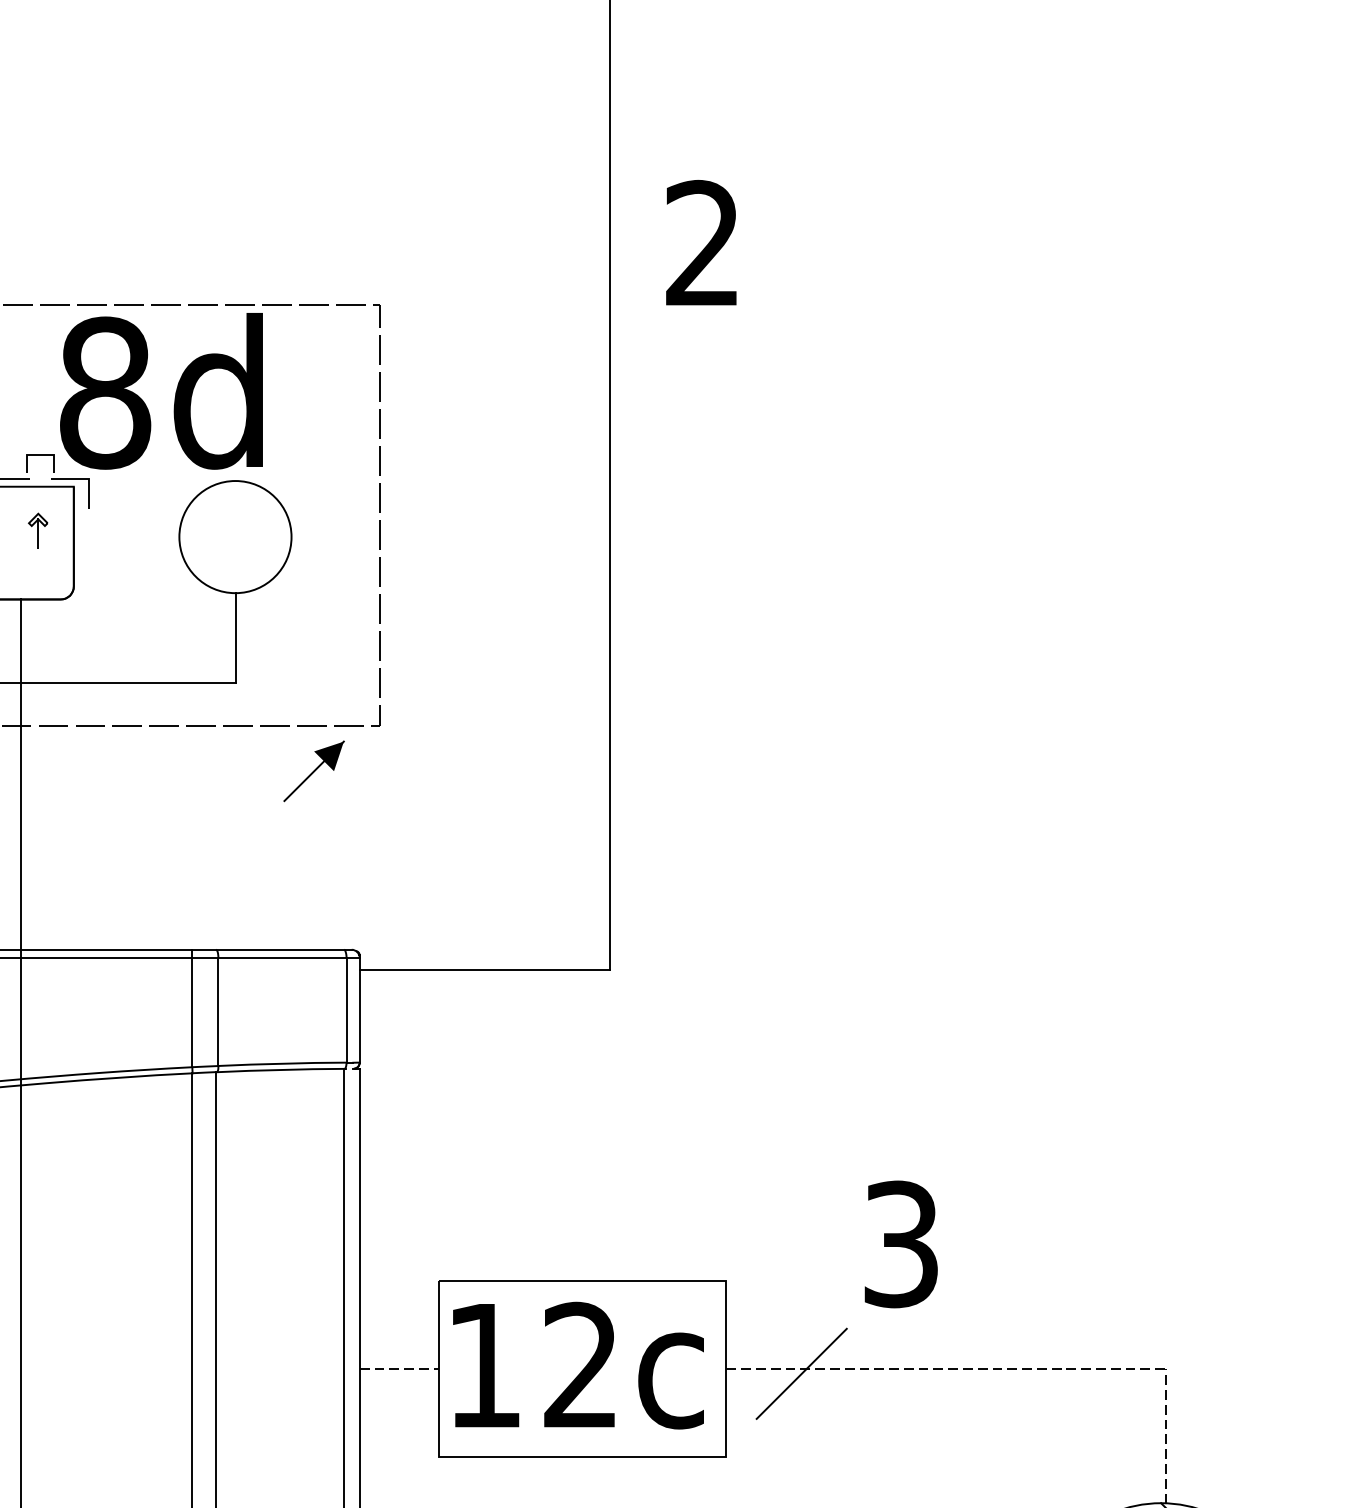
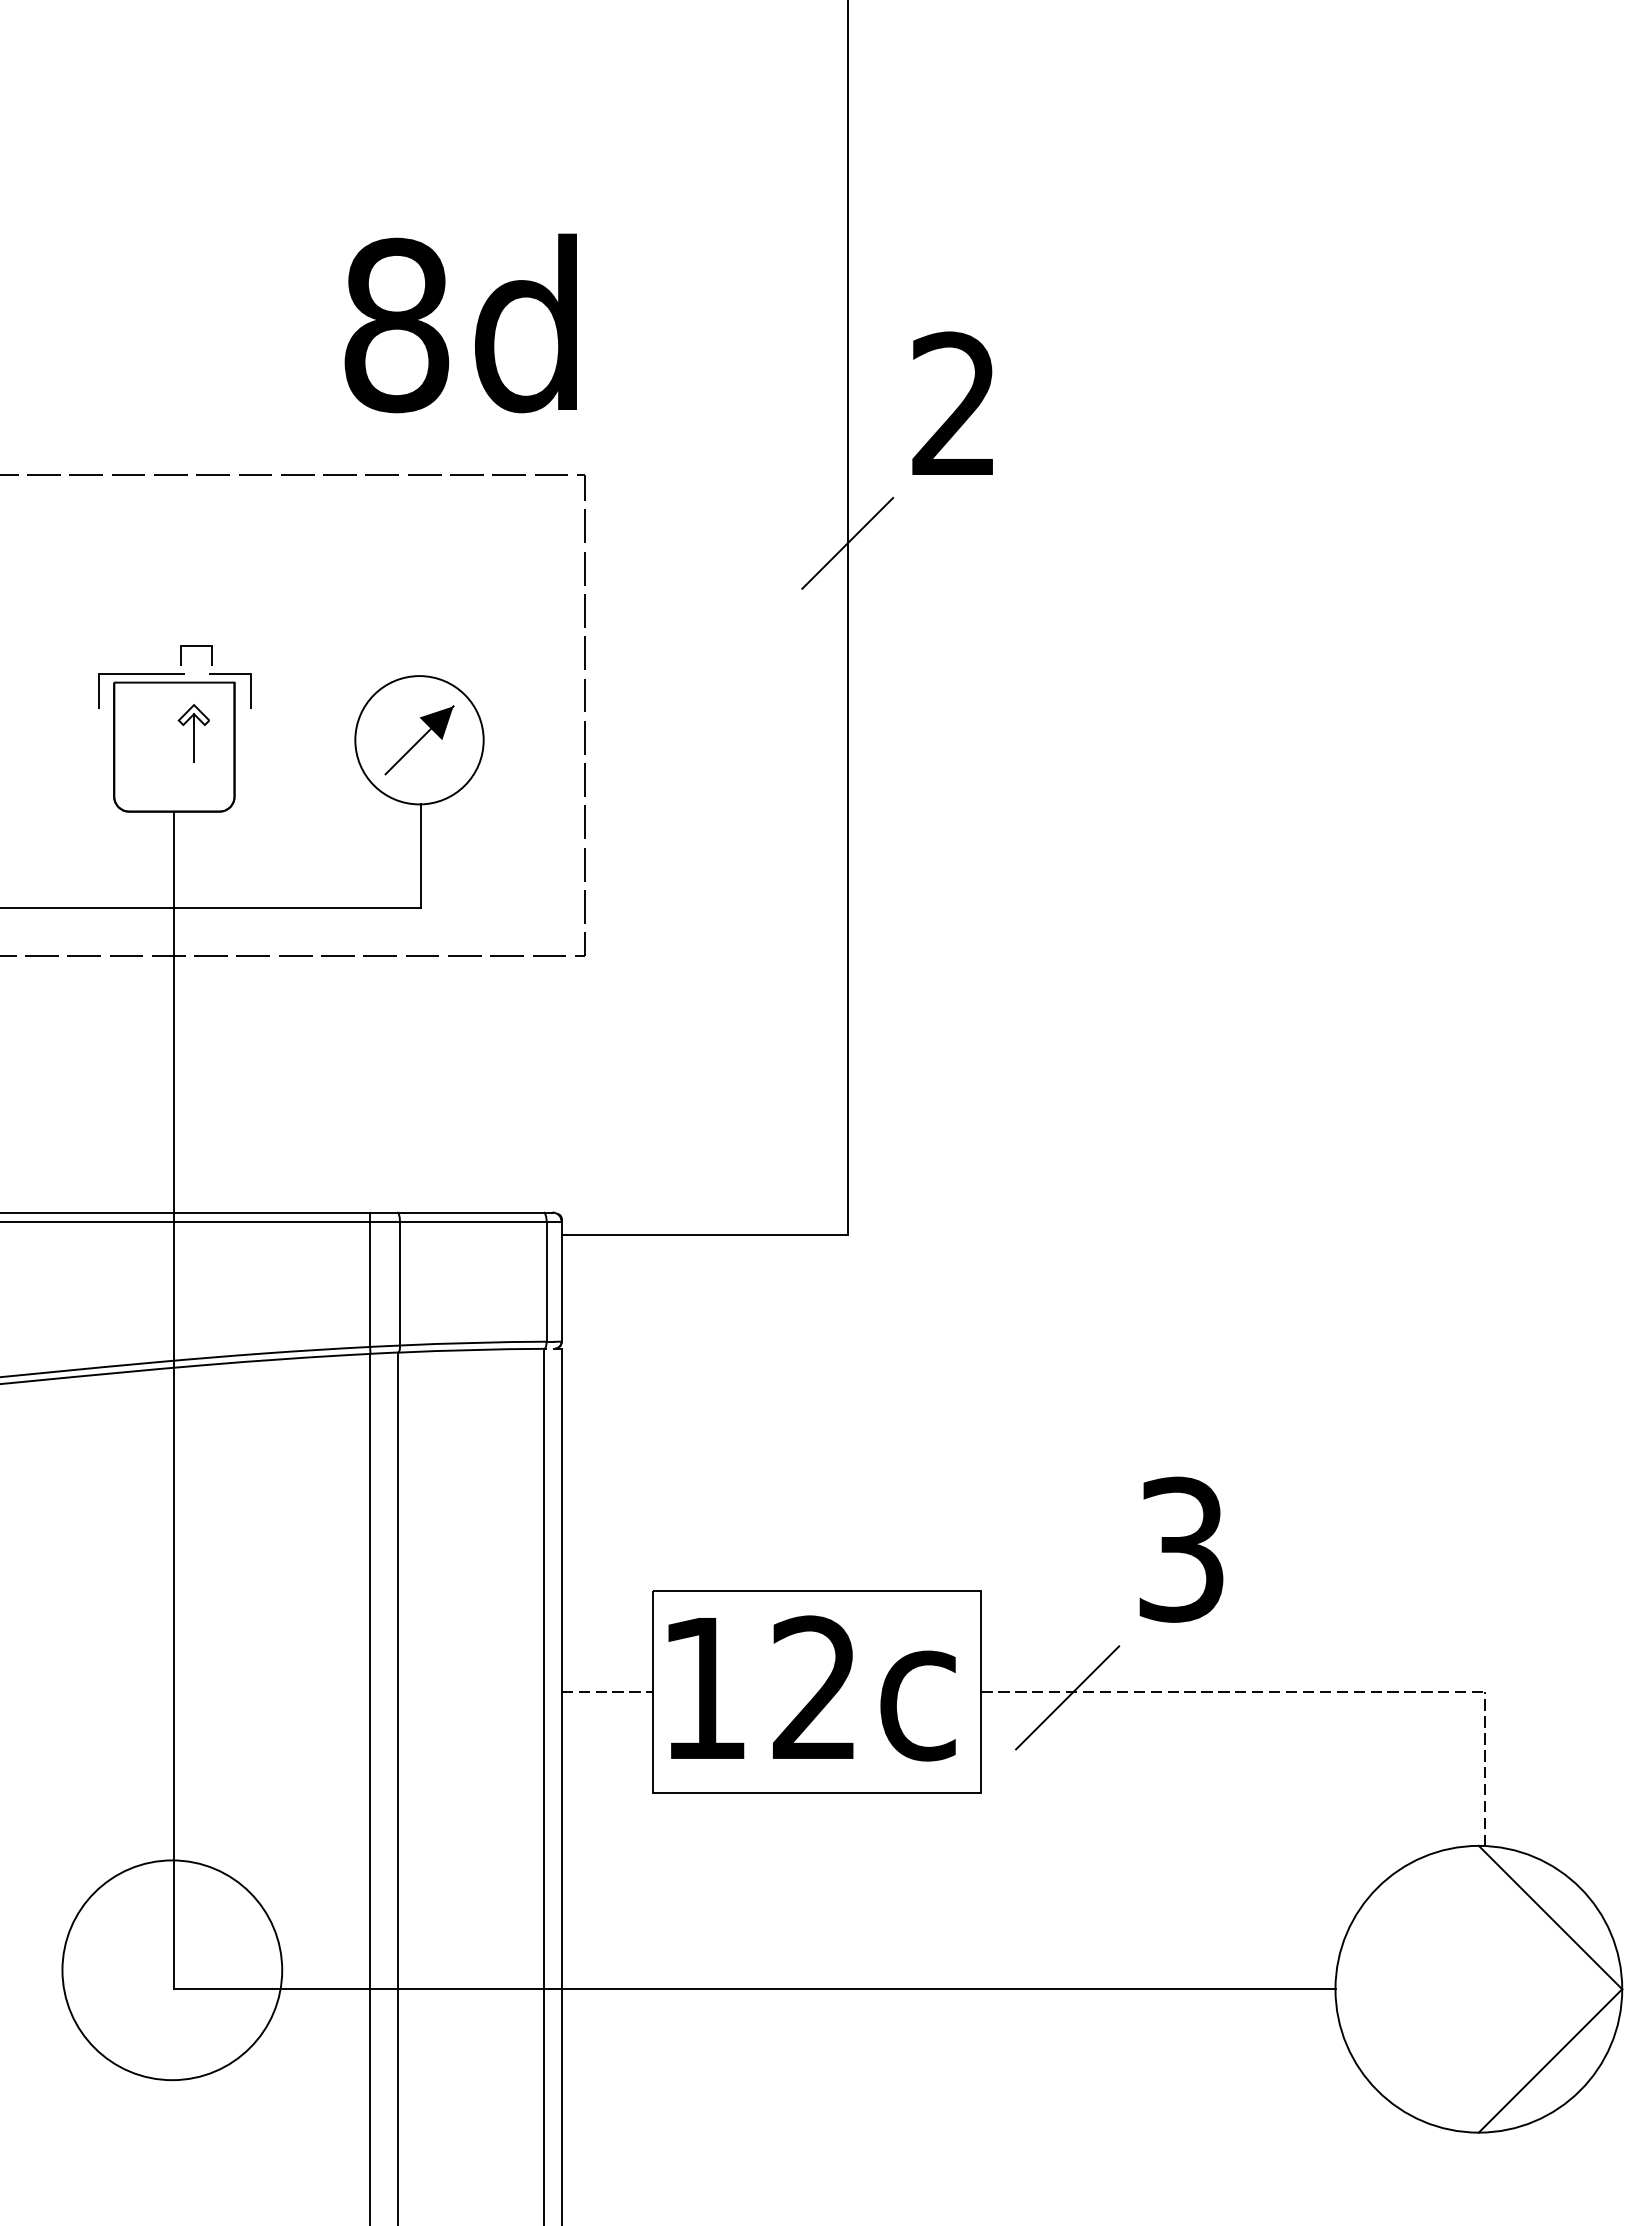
line: (609, 364) -> (847, 542), added
text: (161, 391) -> (460, 323), moved
part: (37, 531) -> (193, 733), size x1.43
part: (314, 771) -> (419, 740), moved

